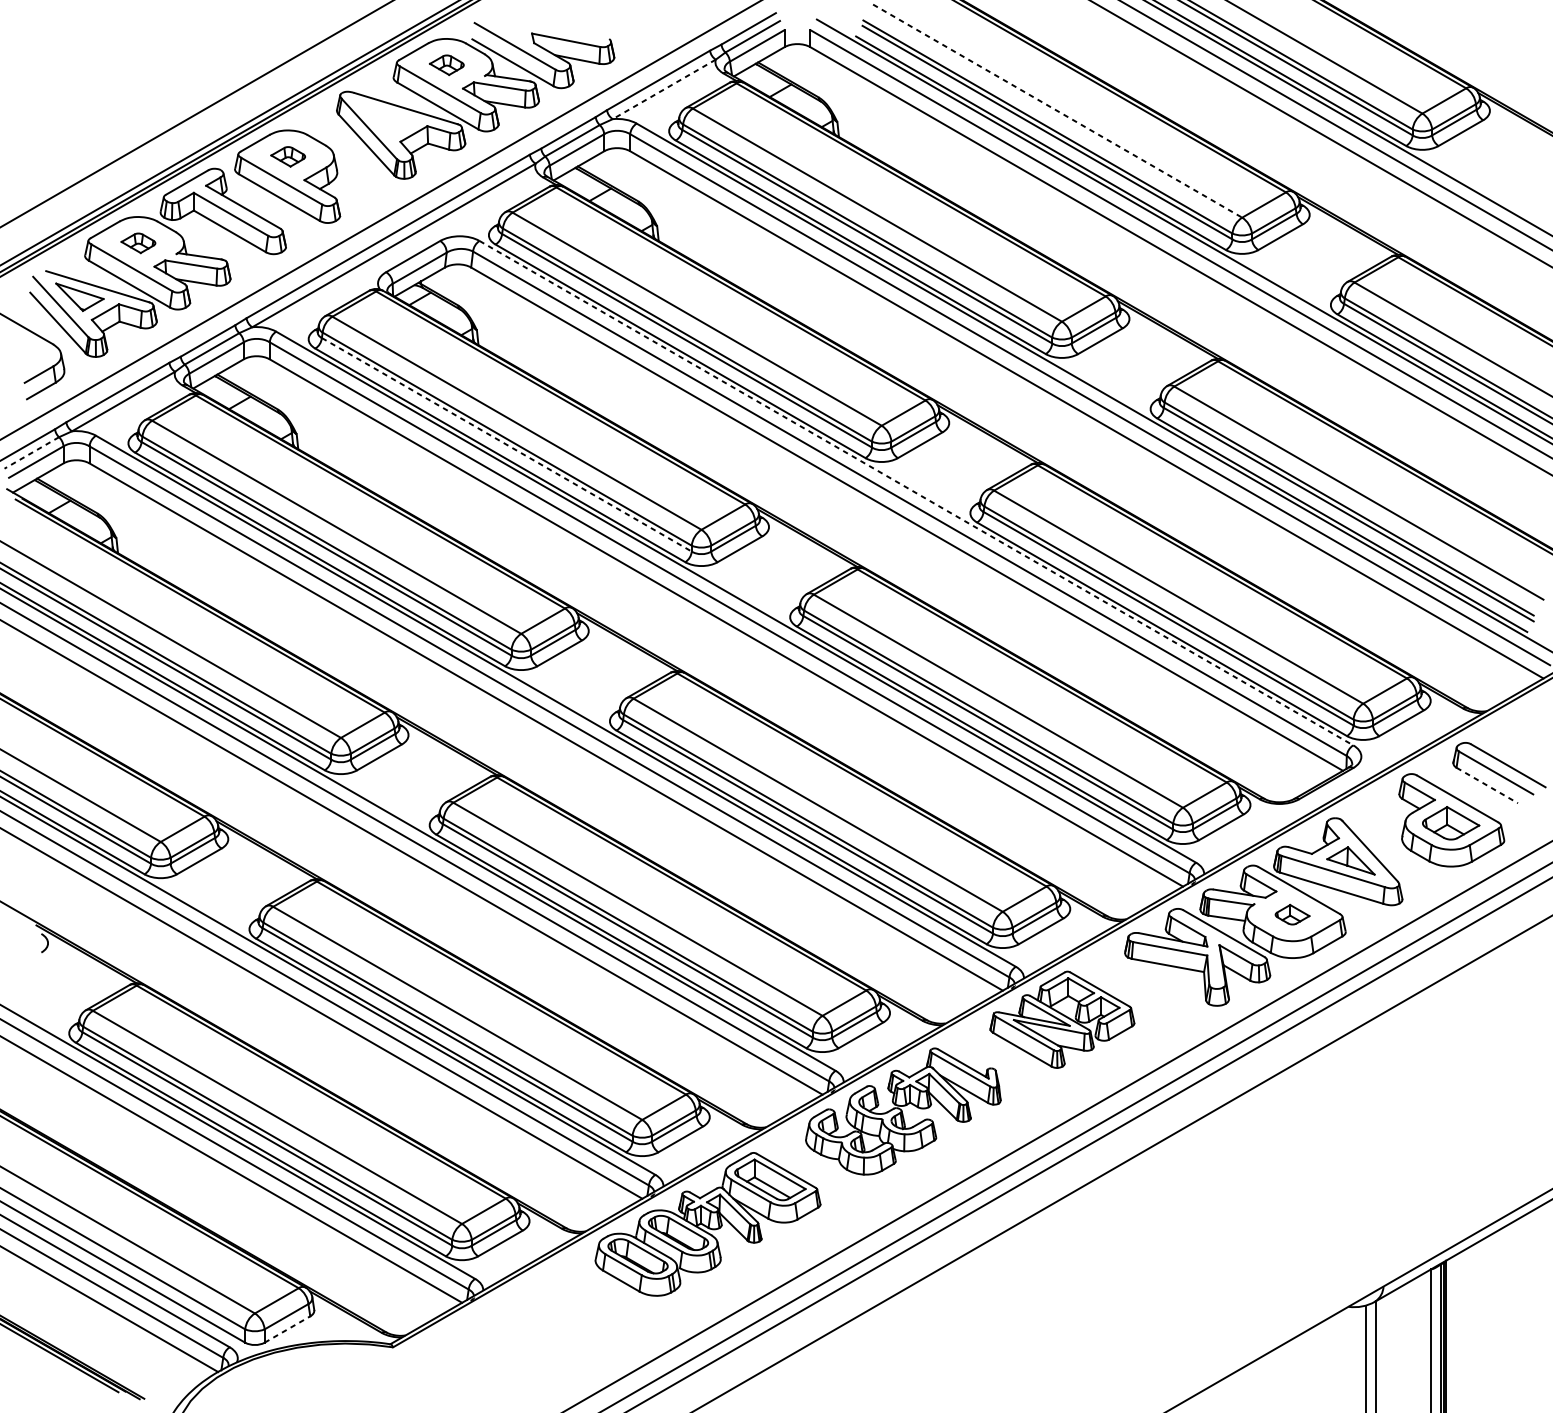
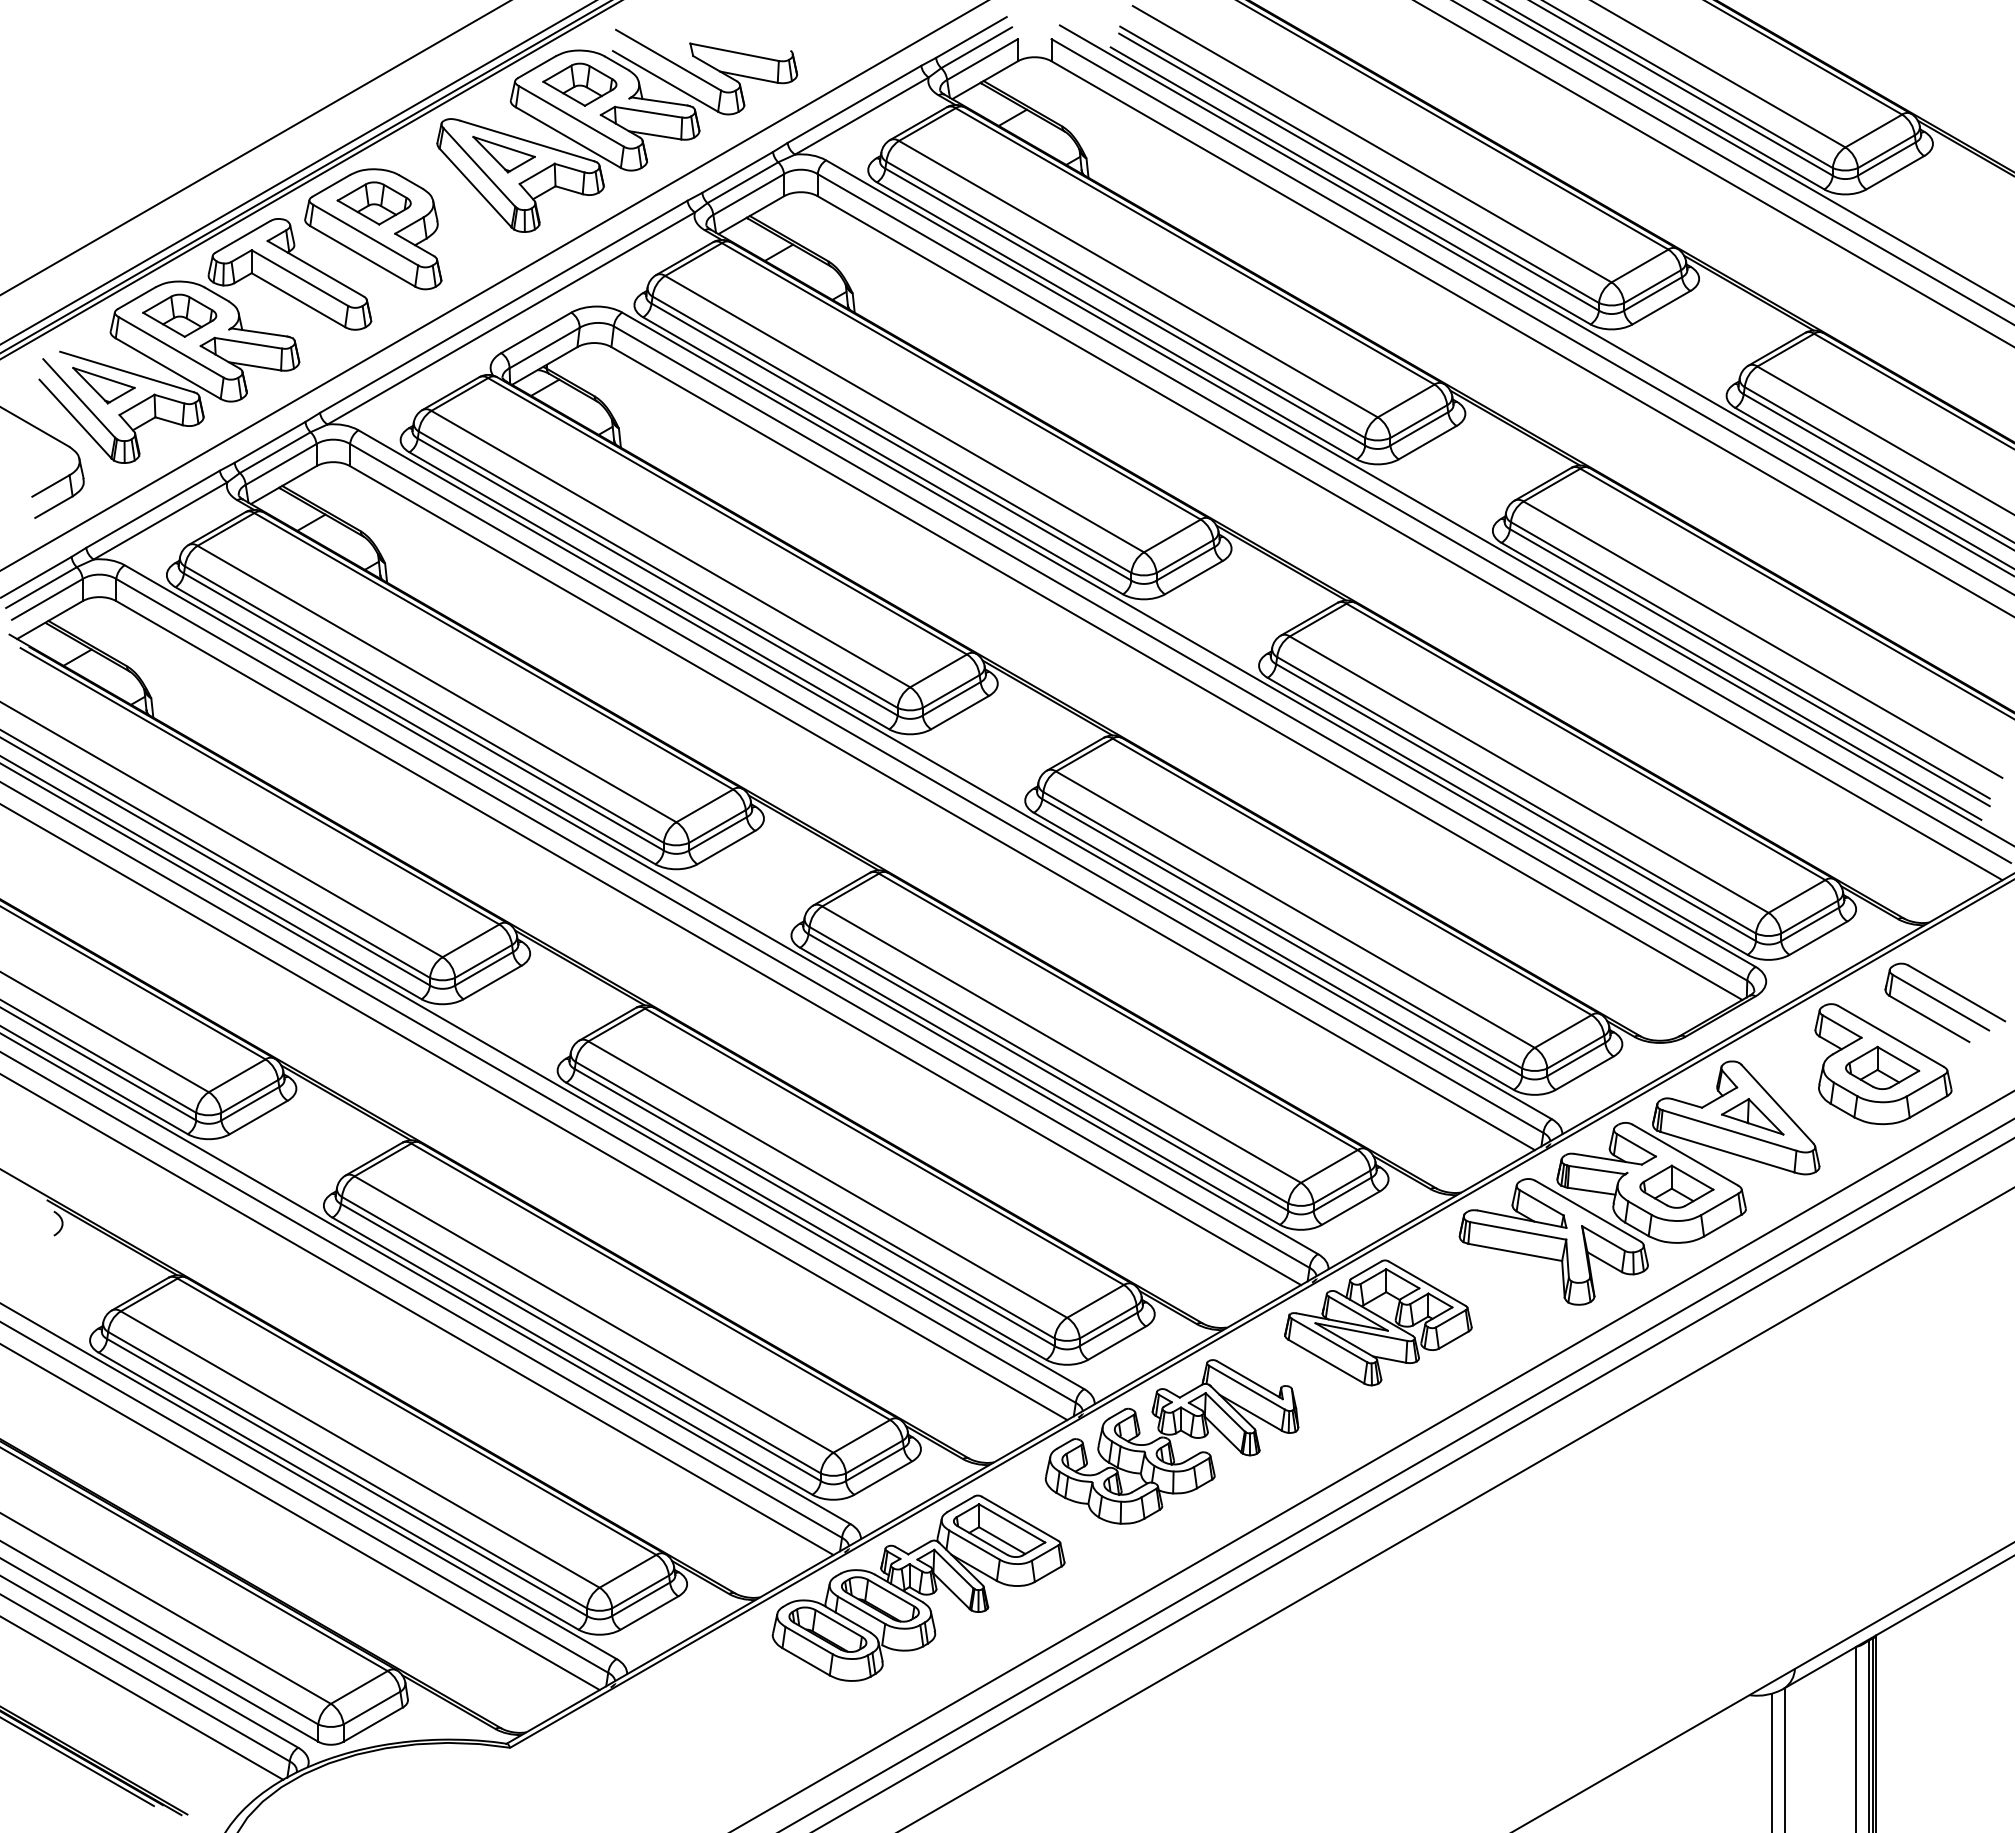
part: (446, 65) -> (579, 84), size x1.67
line: (663, 89) -> (861, 116), dashed -> solid
line: (1057, 111) -> (1372, 144), dashed -> solid
part: (387, 119) -> (503, 154), added
part: (287, 156) -> (373, 203), size x1.67
part: (138, 243) -> (179, 315), size x1.67
line: (507, 445) -> (658, 577), dashed -> solid
line: (31, 452) -> (41, 587), dashed -> solid
line: (916, 493) -> (1189, 640), dashed -> solid
line: (1487, 785) -> (1929, 1019), dashed -> solid
part: (1292, 914) -> (1676, 1186), size x1.67
line: (287, 1329) -> (373, 1724), dashed -> solid

